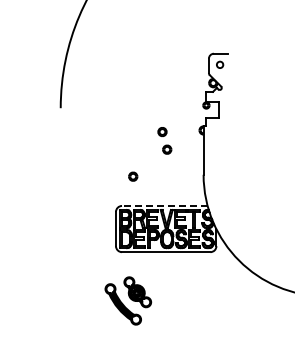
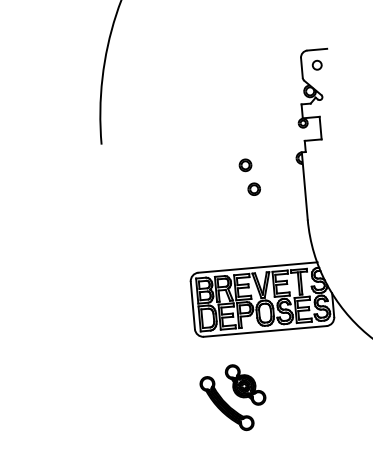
part: (133, 176) -> (210, 230), removed
line: (164, 205) -> (257, 266), dashed -> solid
part: (128, 300) -> (233, 397), moved

